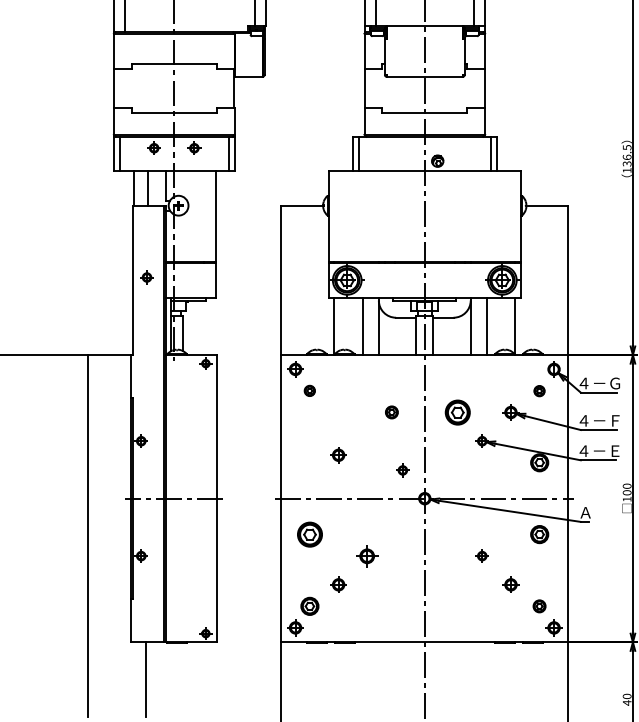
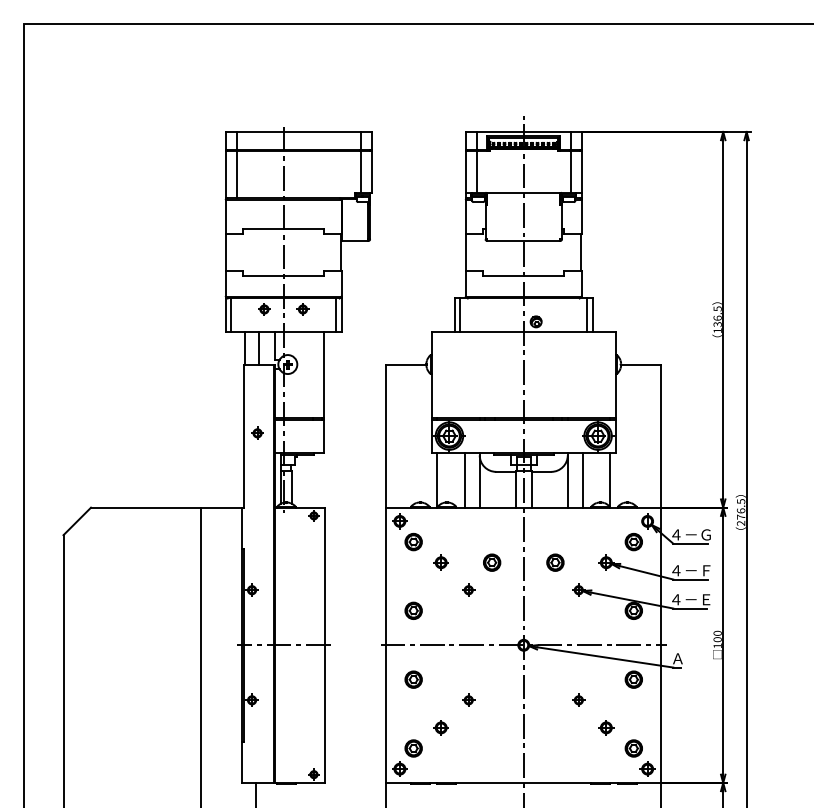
part: (309, 390) -> (413, 541), size x1.67
part: (539, 391) -> (633, 542), size x1.67
part: (392, 412) -> (492, 562), size x1.43
part: (457, 412) -> (555, 562), size x0.71
part: (337, 455) -> (440, 562), moved
part: (309, 462) -> (413, 610), added
part: (402, 469) -> (468, 589), moved
part: (309, 534) -> (413, 679), size x0.71
part: (367, 555) -> (468, 699), size x0.62
part: (539, 606) -> (633, 748), size x1.43

